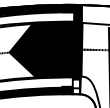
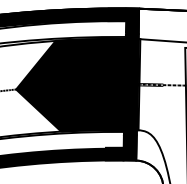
fill: (76, 86) -> (130, 147), added

